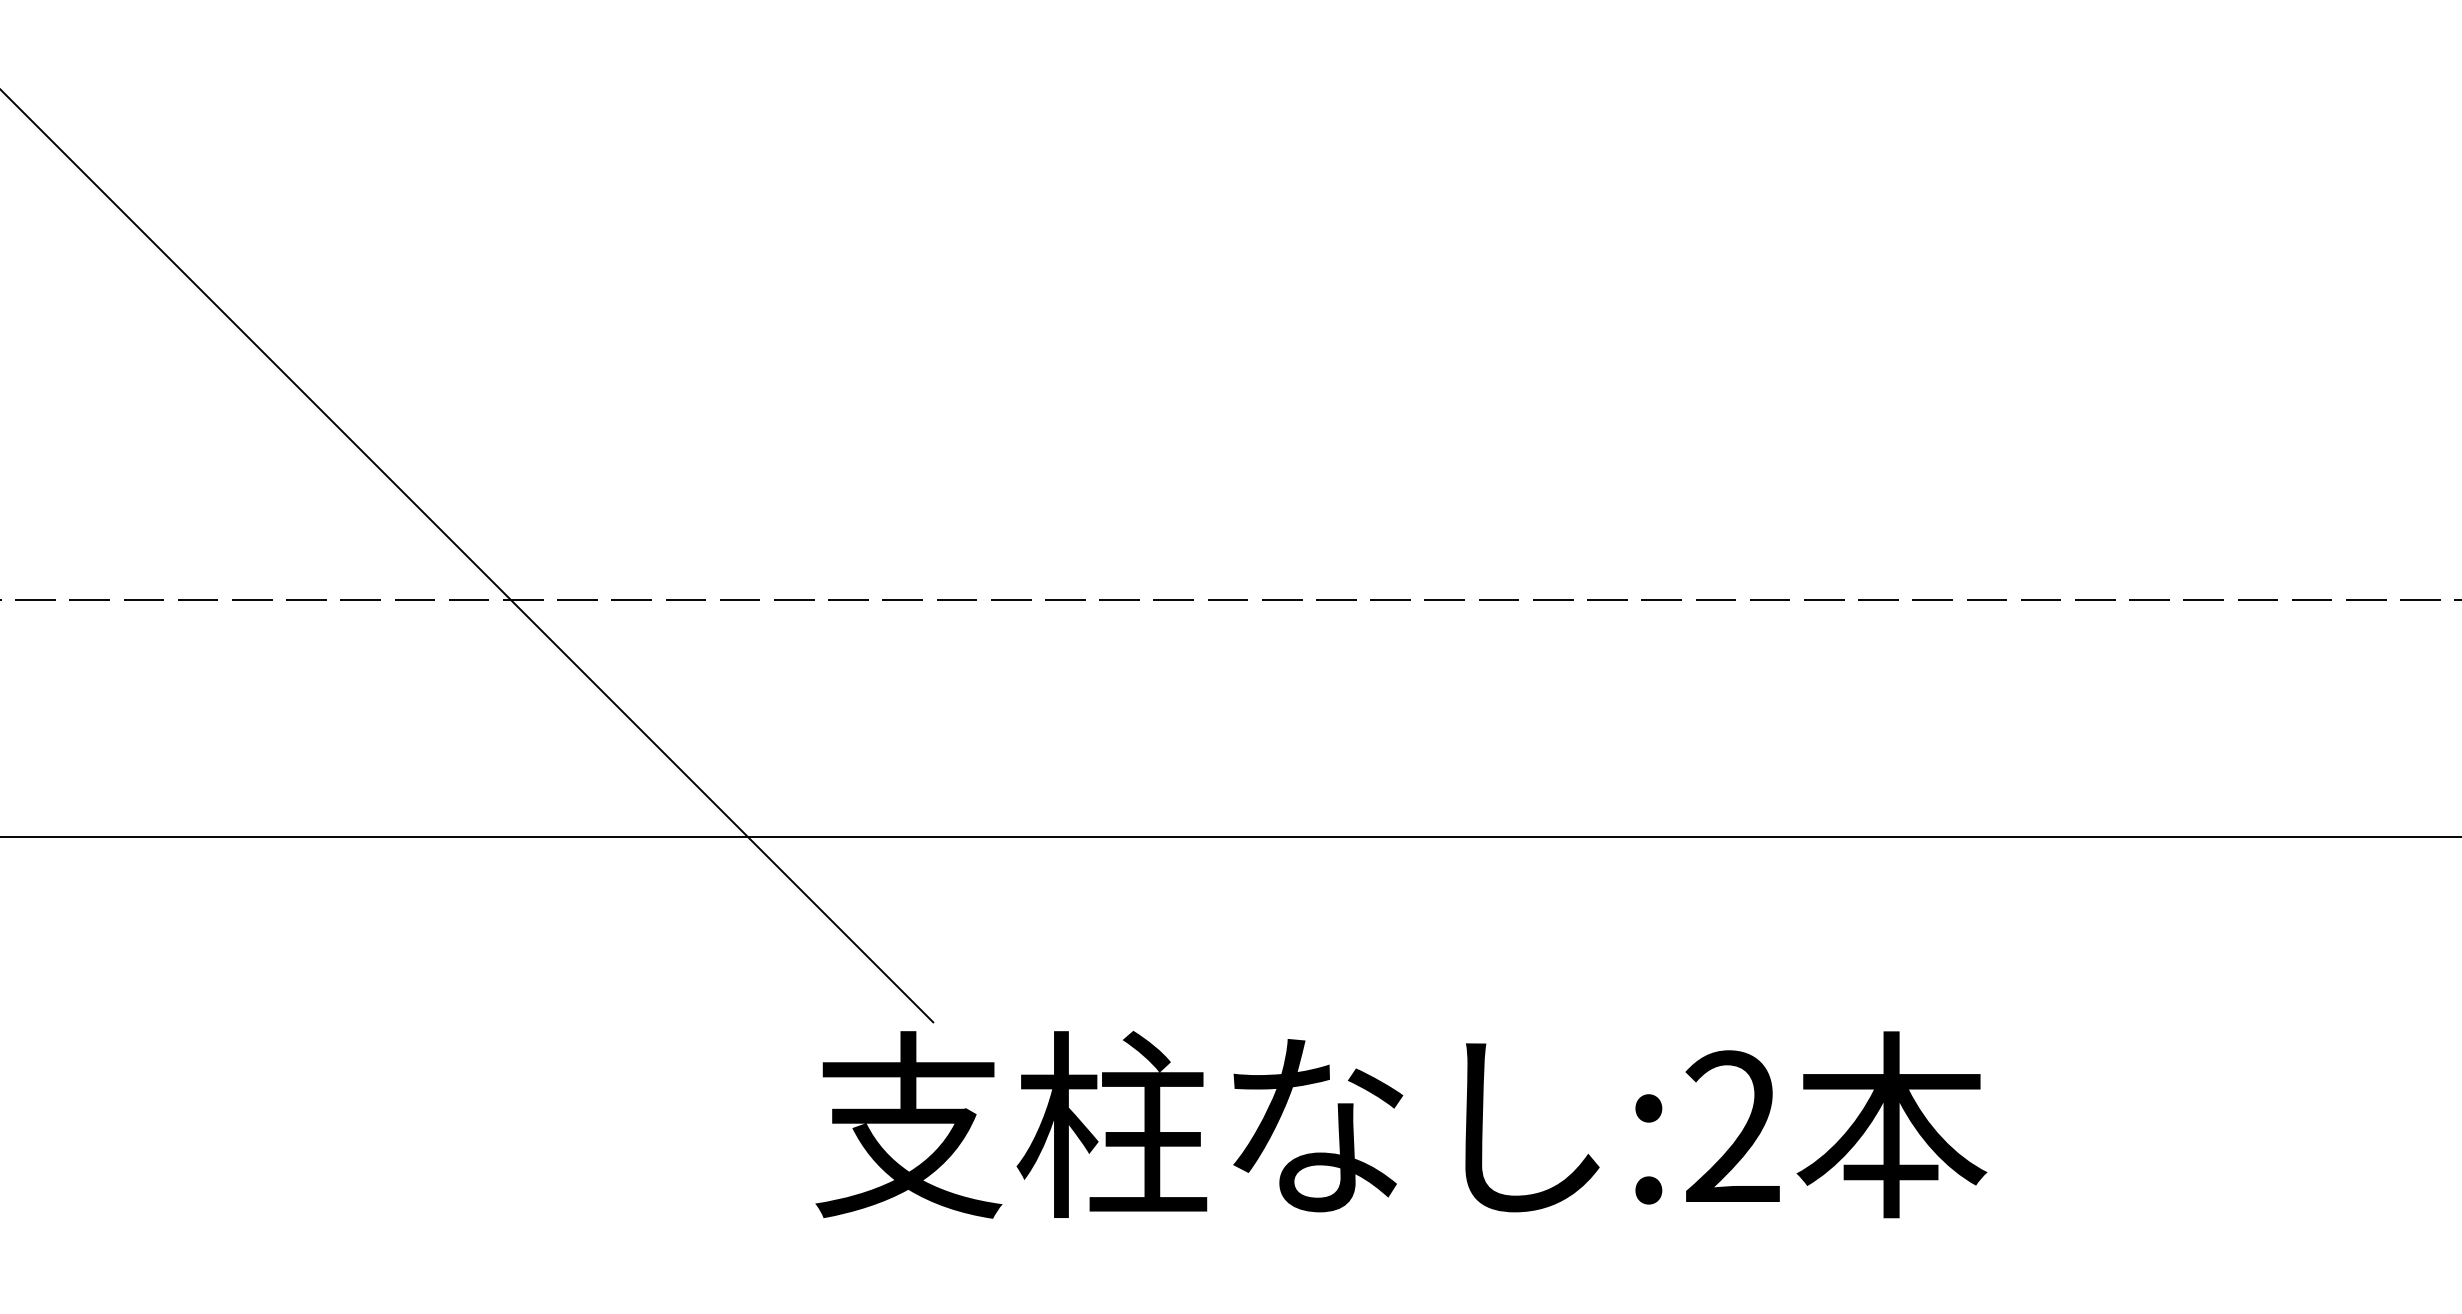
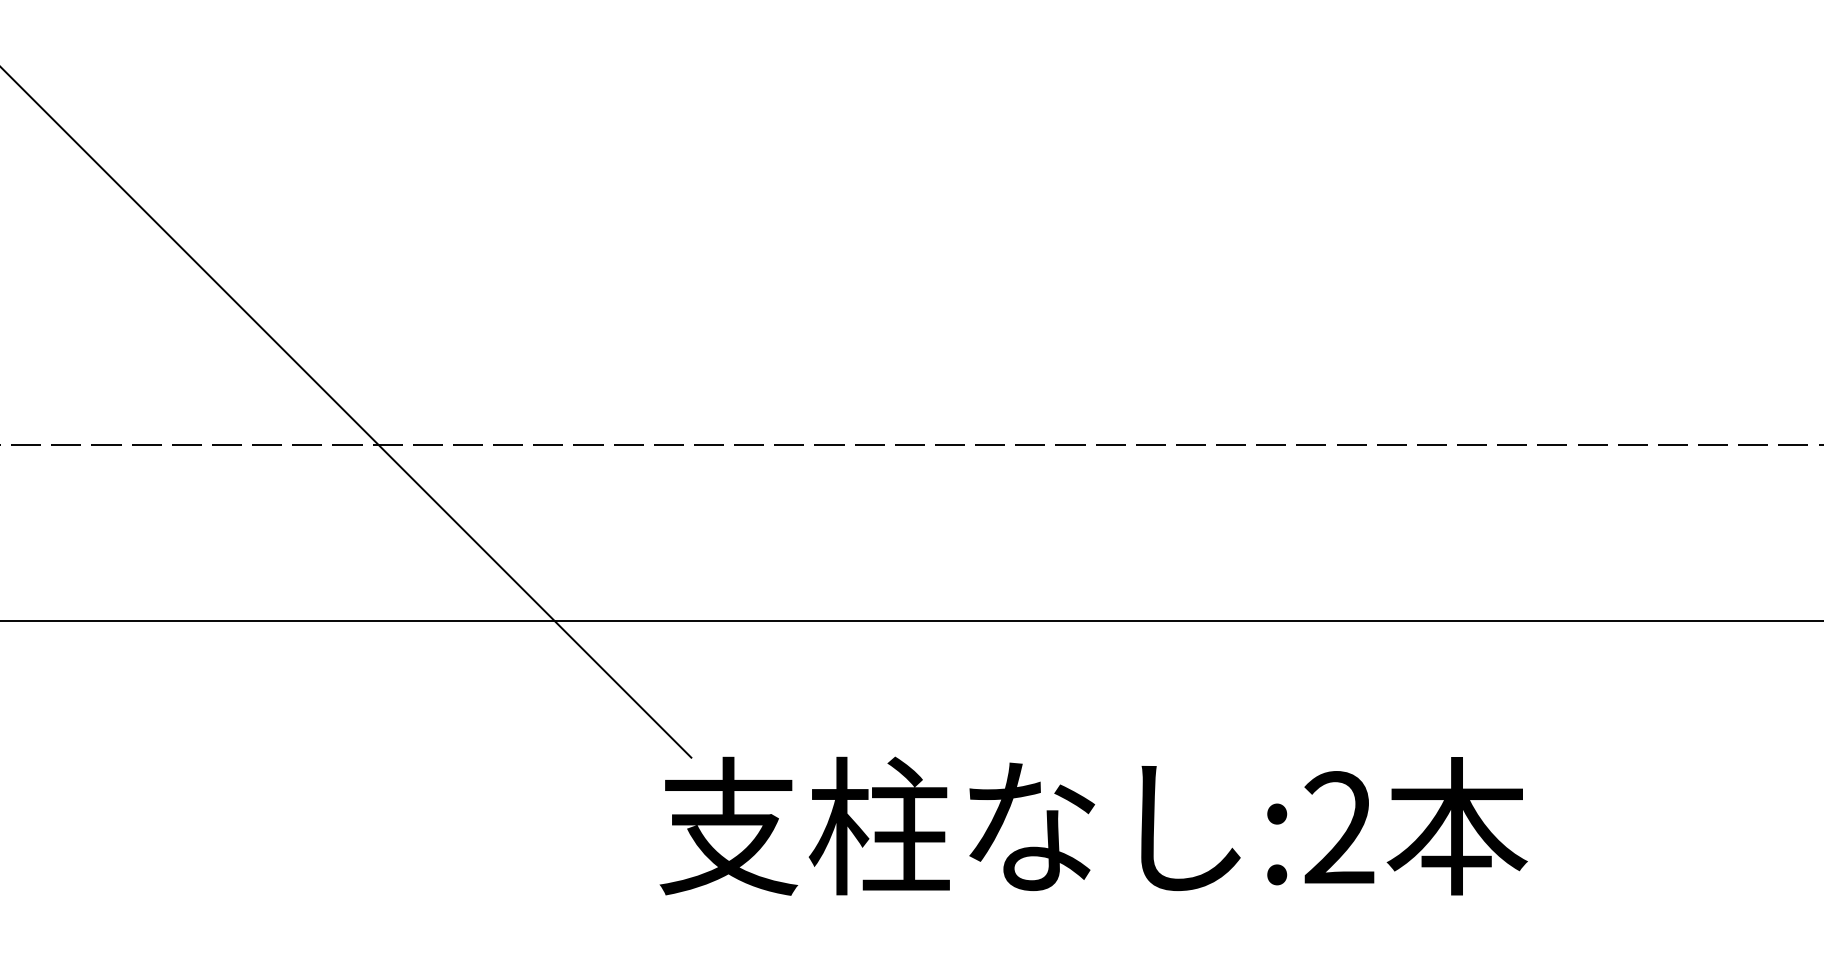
text: (1401, 1124) -> (1093, 826), moved

